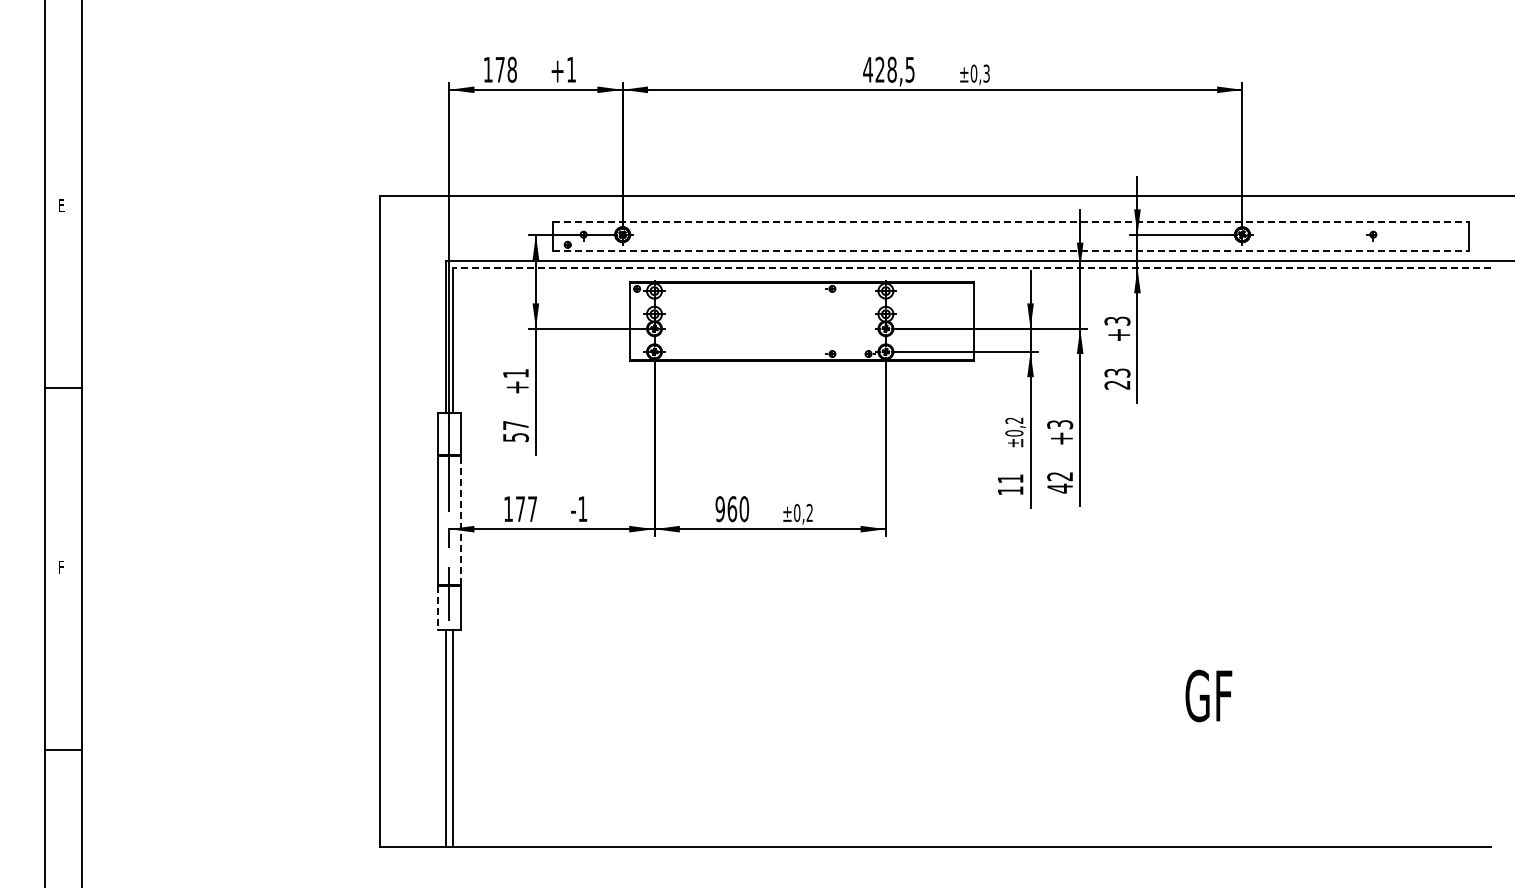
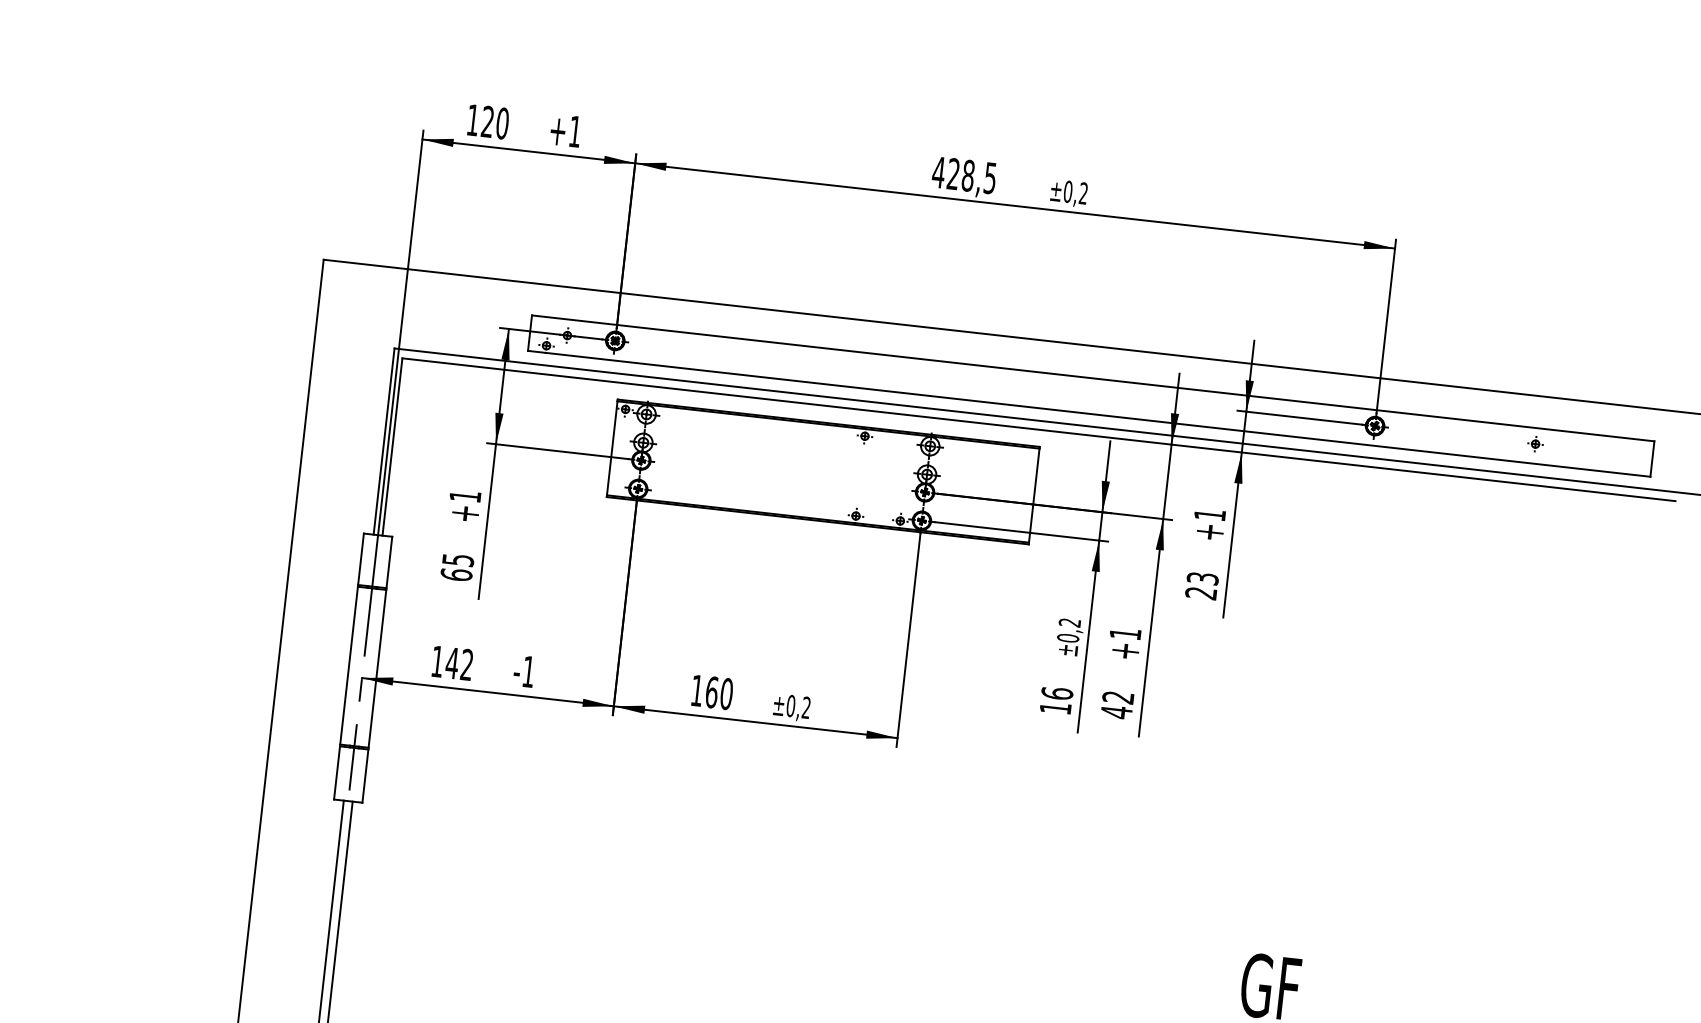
text: (505, 69) -> (494, 122), 178 -> 120
text: (986, 73) -> (1083, 193), ±0,3 -> ±0,2
line: (1011, 221) -> (1093, 378), dashed -> solid
line: (1011, 250) -> (1089, 413), dashed -> solid
line: (971, 267) -> (1038, 429), dashed -> solid
text: (1117, 320) -> (1210, 514), +3 -> +1
text: (1060, 424) -> (1125, 633), +3 -> +1
text: (515, 431) -> (456, 567), 57 -> 65
text: (1010, 478) -> (1057, 693), 11 -> 16
text: (525, 508) -> (458, 663), 177 -> 142
text: (719, 509) -> (696, 691), 960 -> 160
line: (460, 519) -> (377, 667), dashed -> solid
line: (437, 607) -> (337, 772), dashed -> solid

